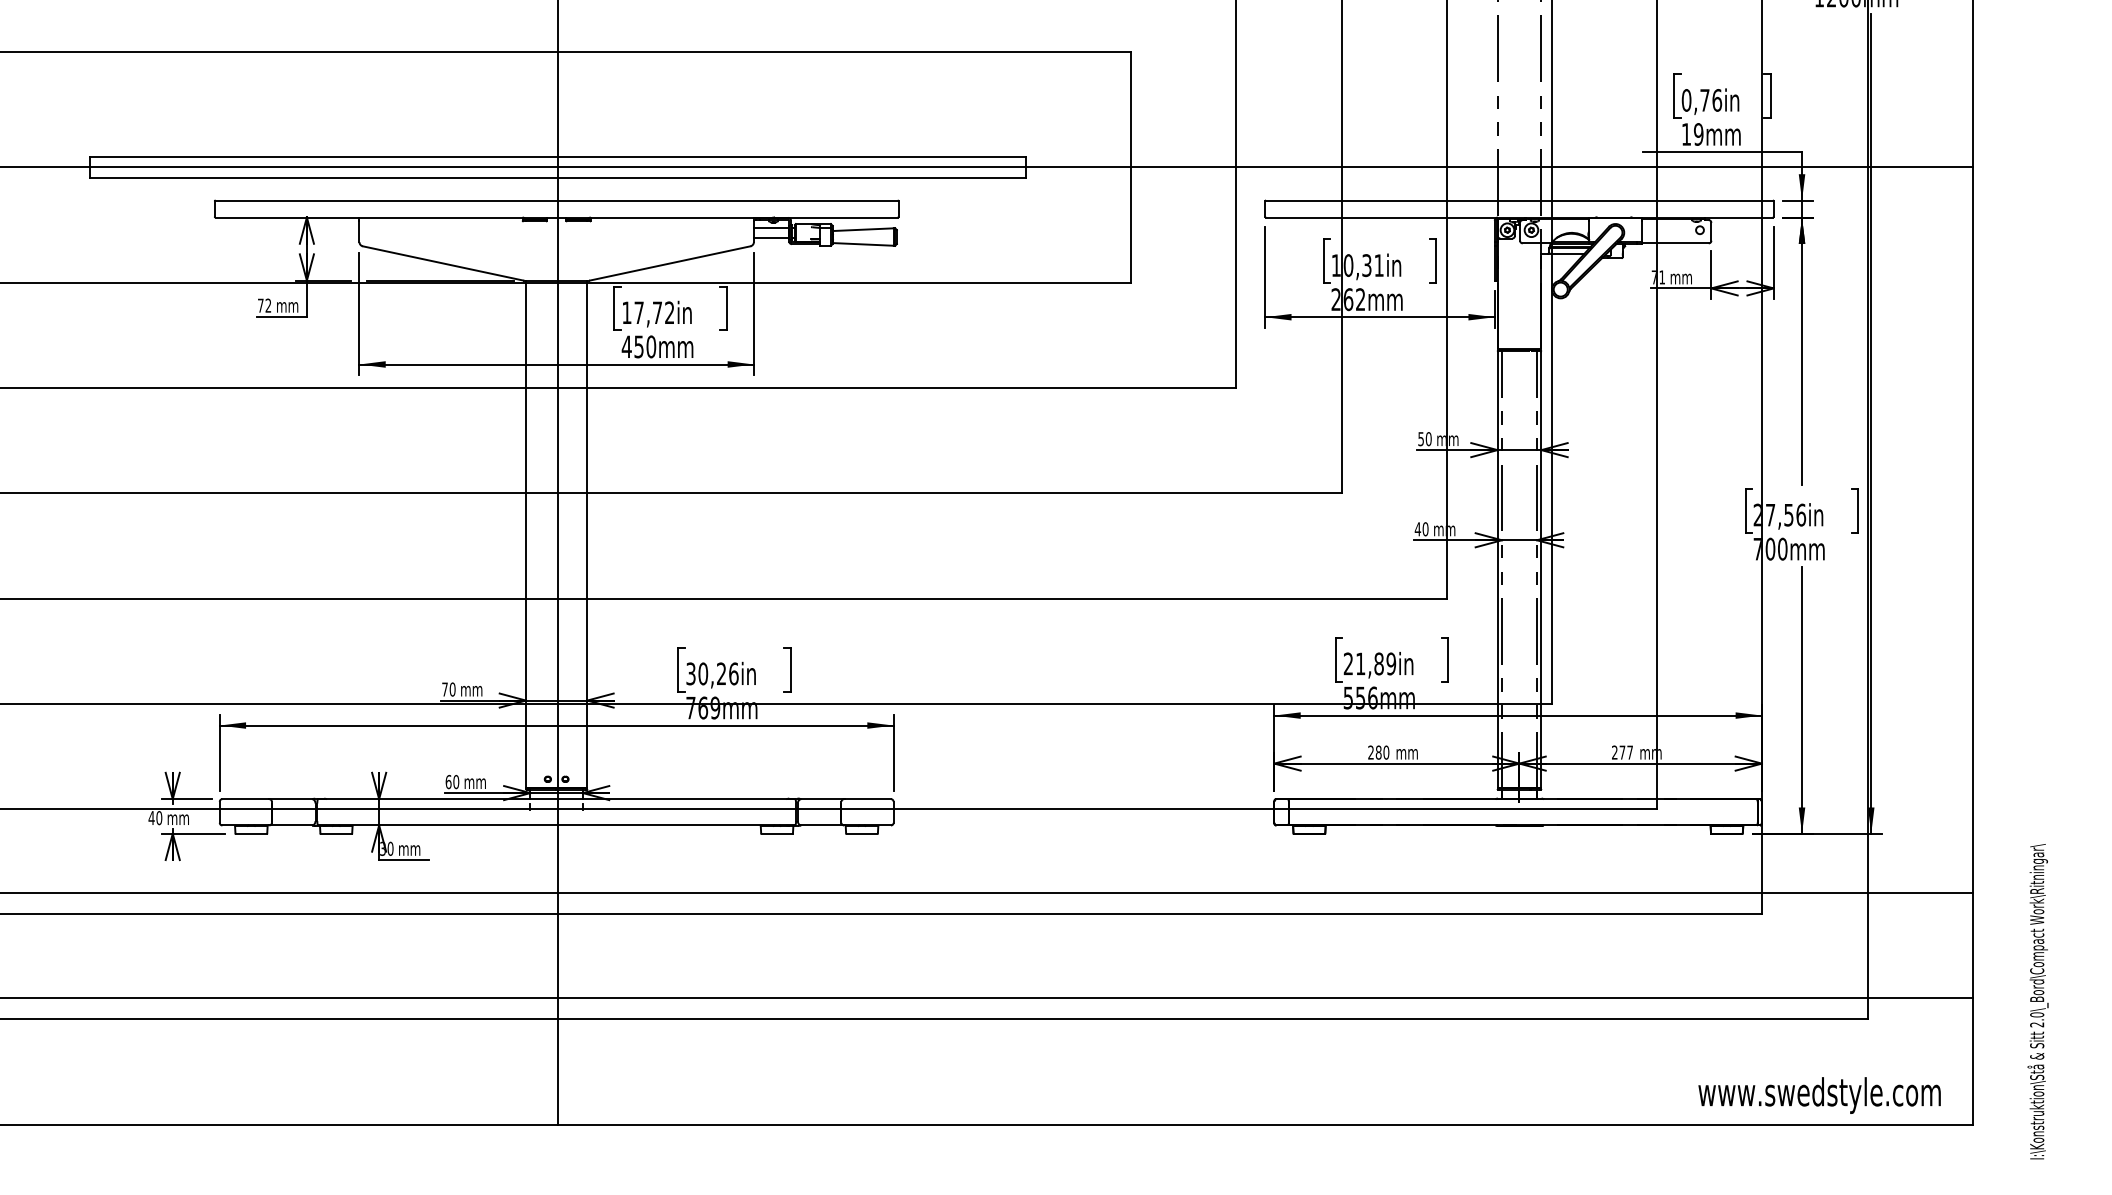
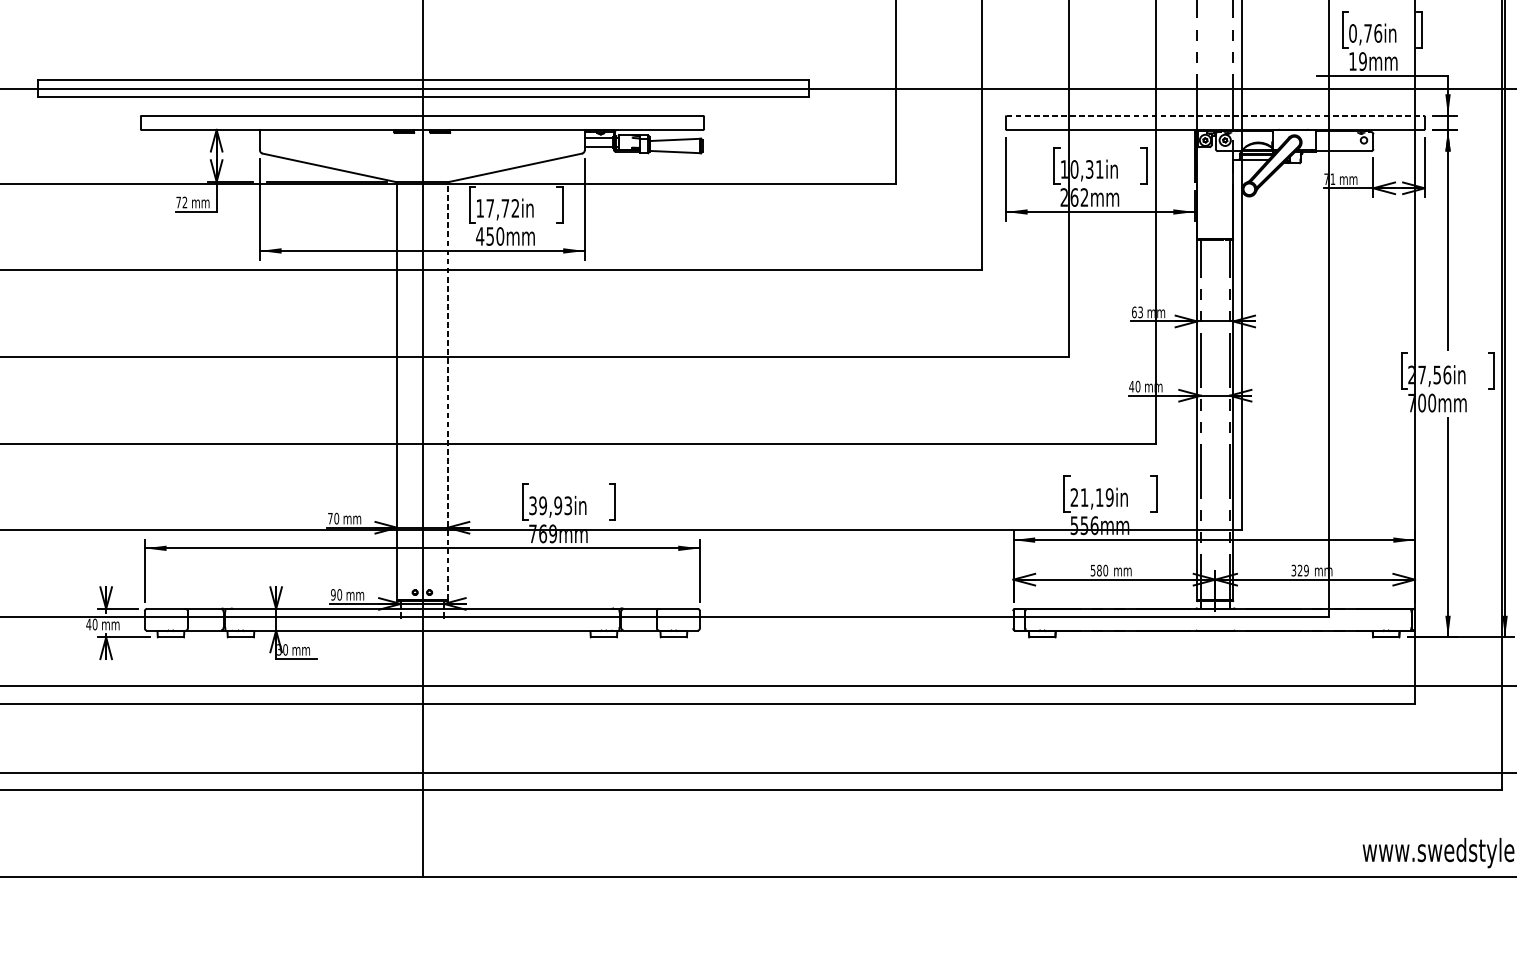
line: (1519, 200) -> (1215, 115), solid -> dashed
text: (1424, 439) -> (1137, 312), 50 -> 63
line: (587, 534) -> (447, 390), solid -> dashed
text: (1378, 663) -> (1099, 497), 21,89in -> 21,19in
text: (718, 673) -> (555, 505), 30,26in -> 39,93in
text: (1370, 752) -> (1092, 570), 280 -> 580
text: (1622, 752) -> (1300, 570), 277 -> 329
text: (448, 781) -> (333, 594), 60 -> 90

